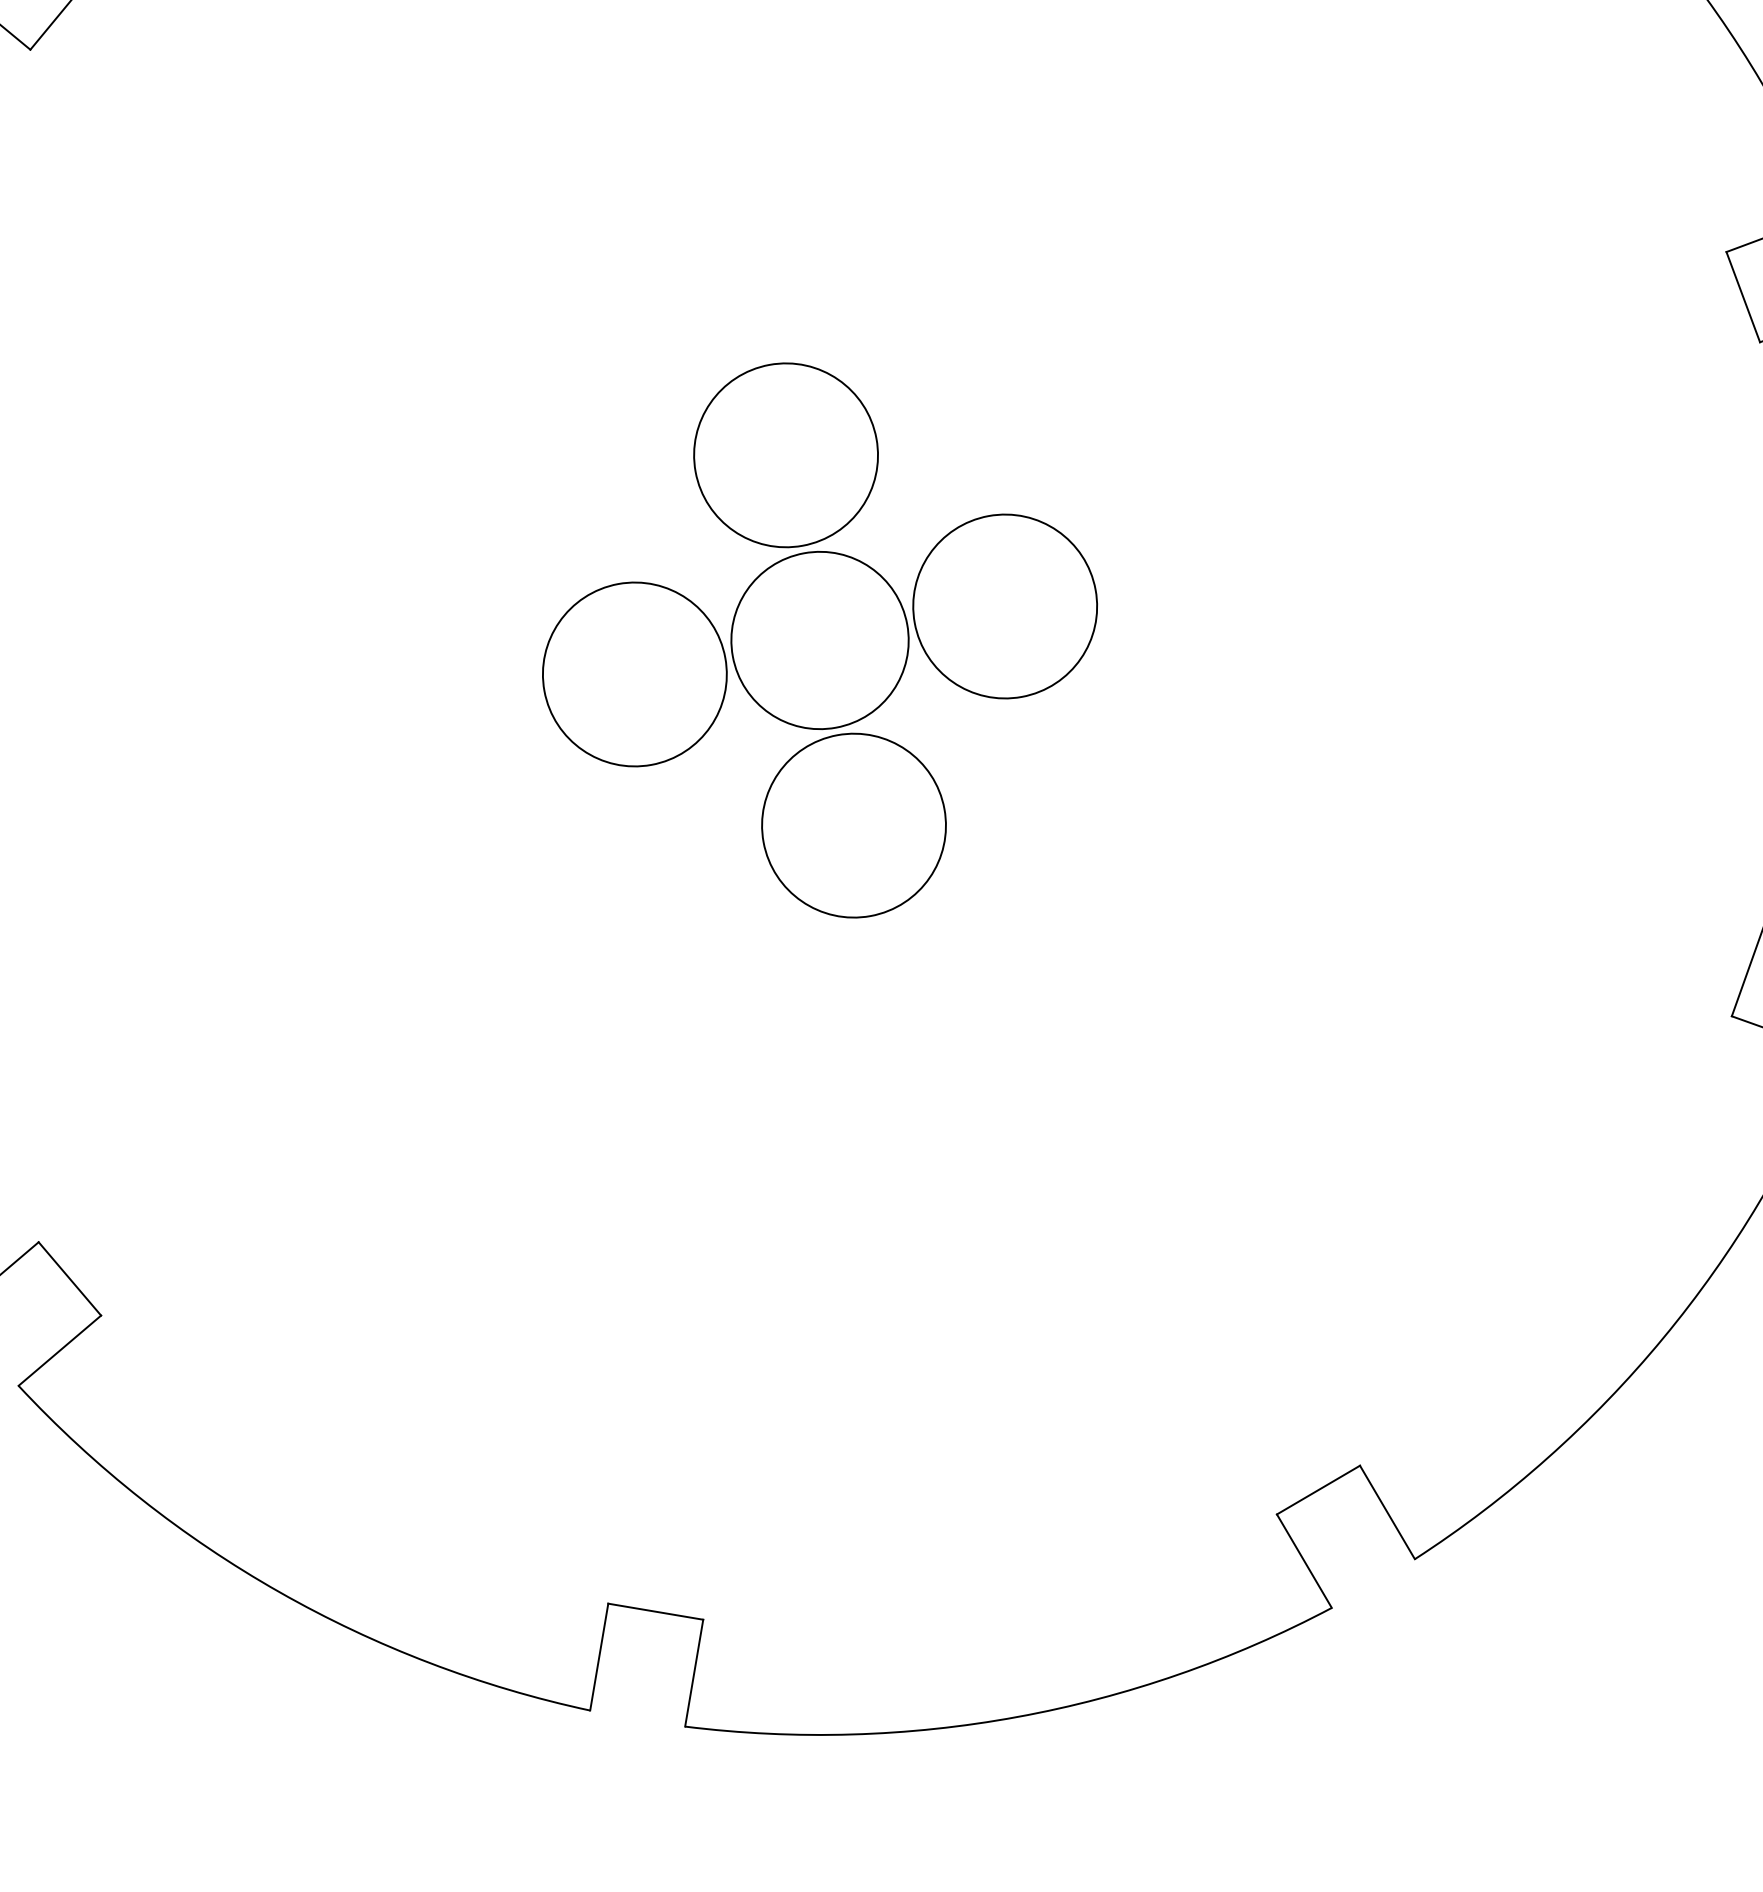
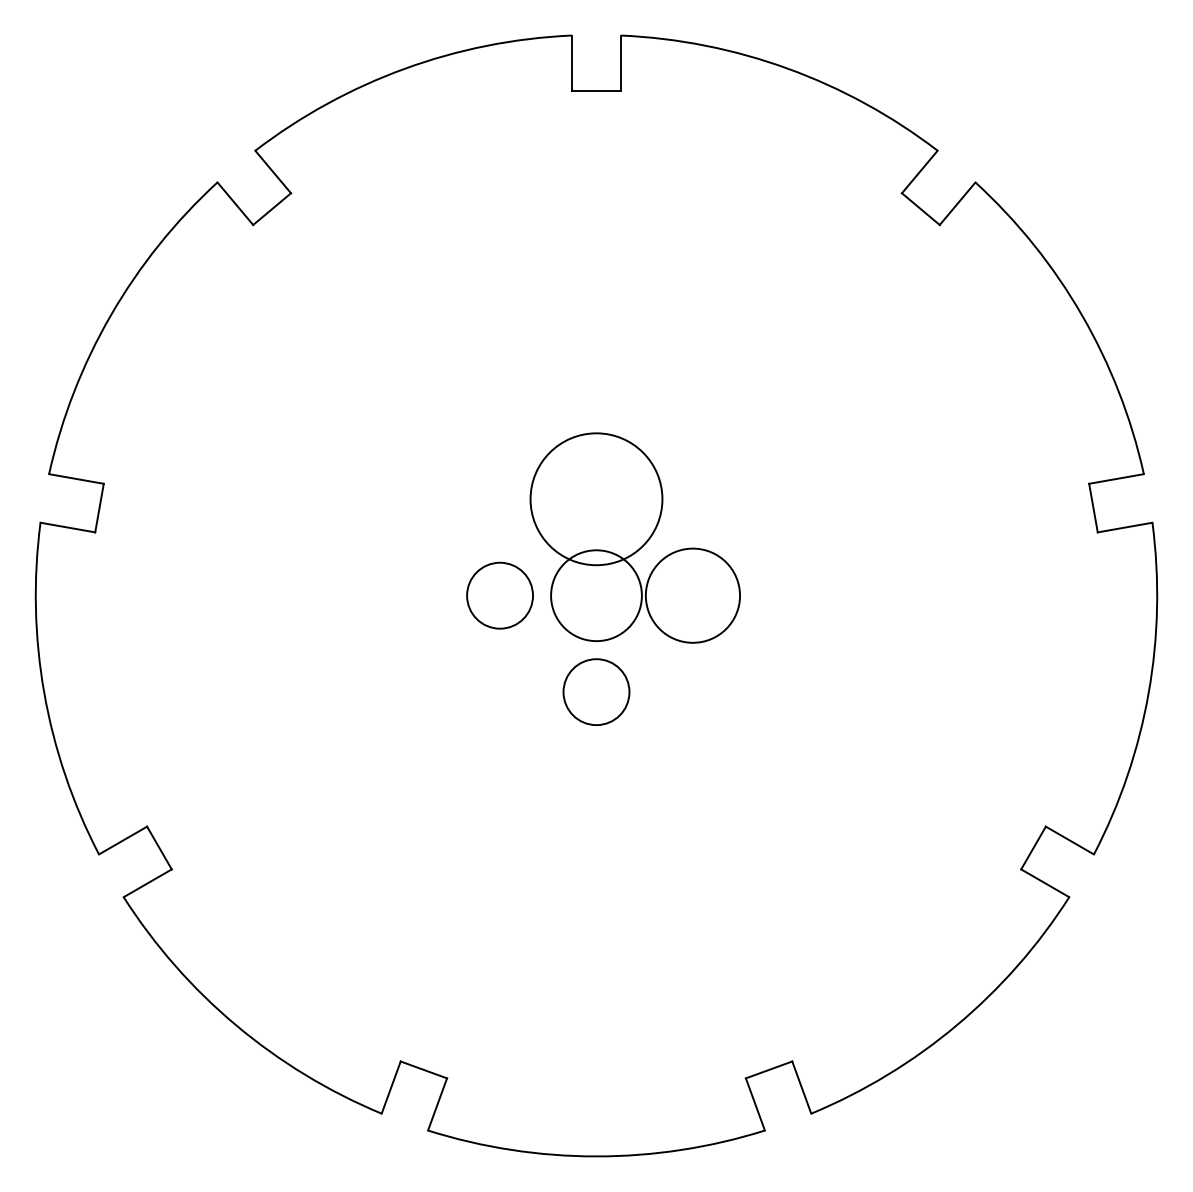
circle: (786, 455) -> (596, 499), size x1.4
circle: (633, 674) -> (499, 595), size x0.7
circle: (854, 826) -> (596, 692), size x0.7

